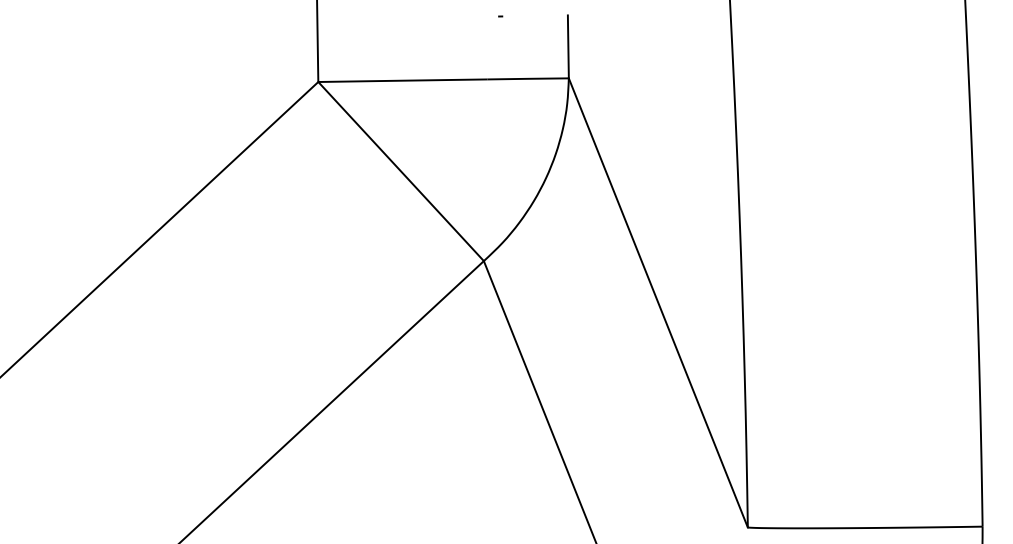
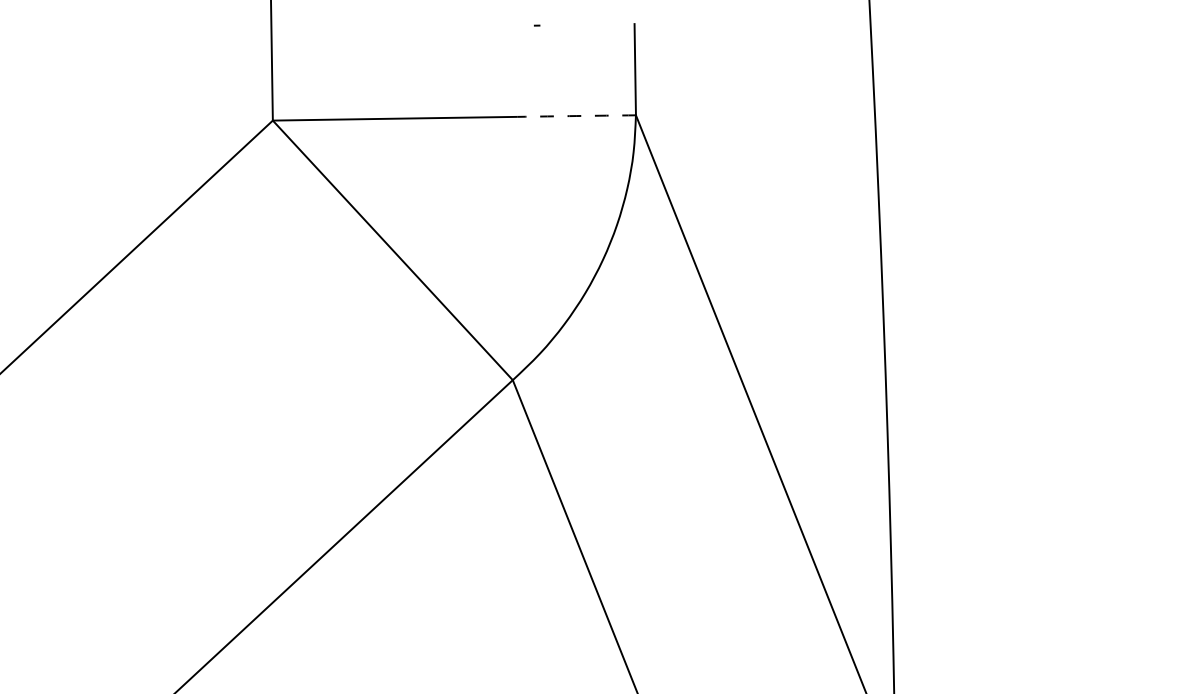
arc: (528, 78) -> (577, 115), solid -> dashed

